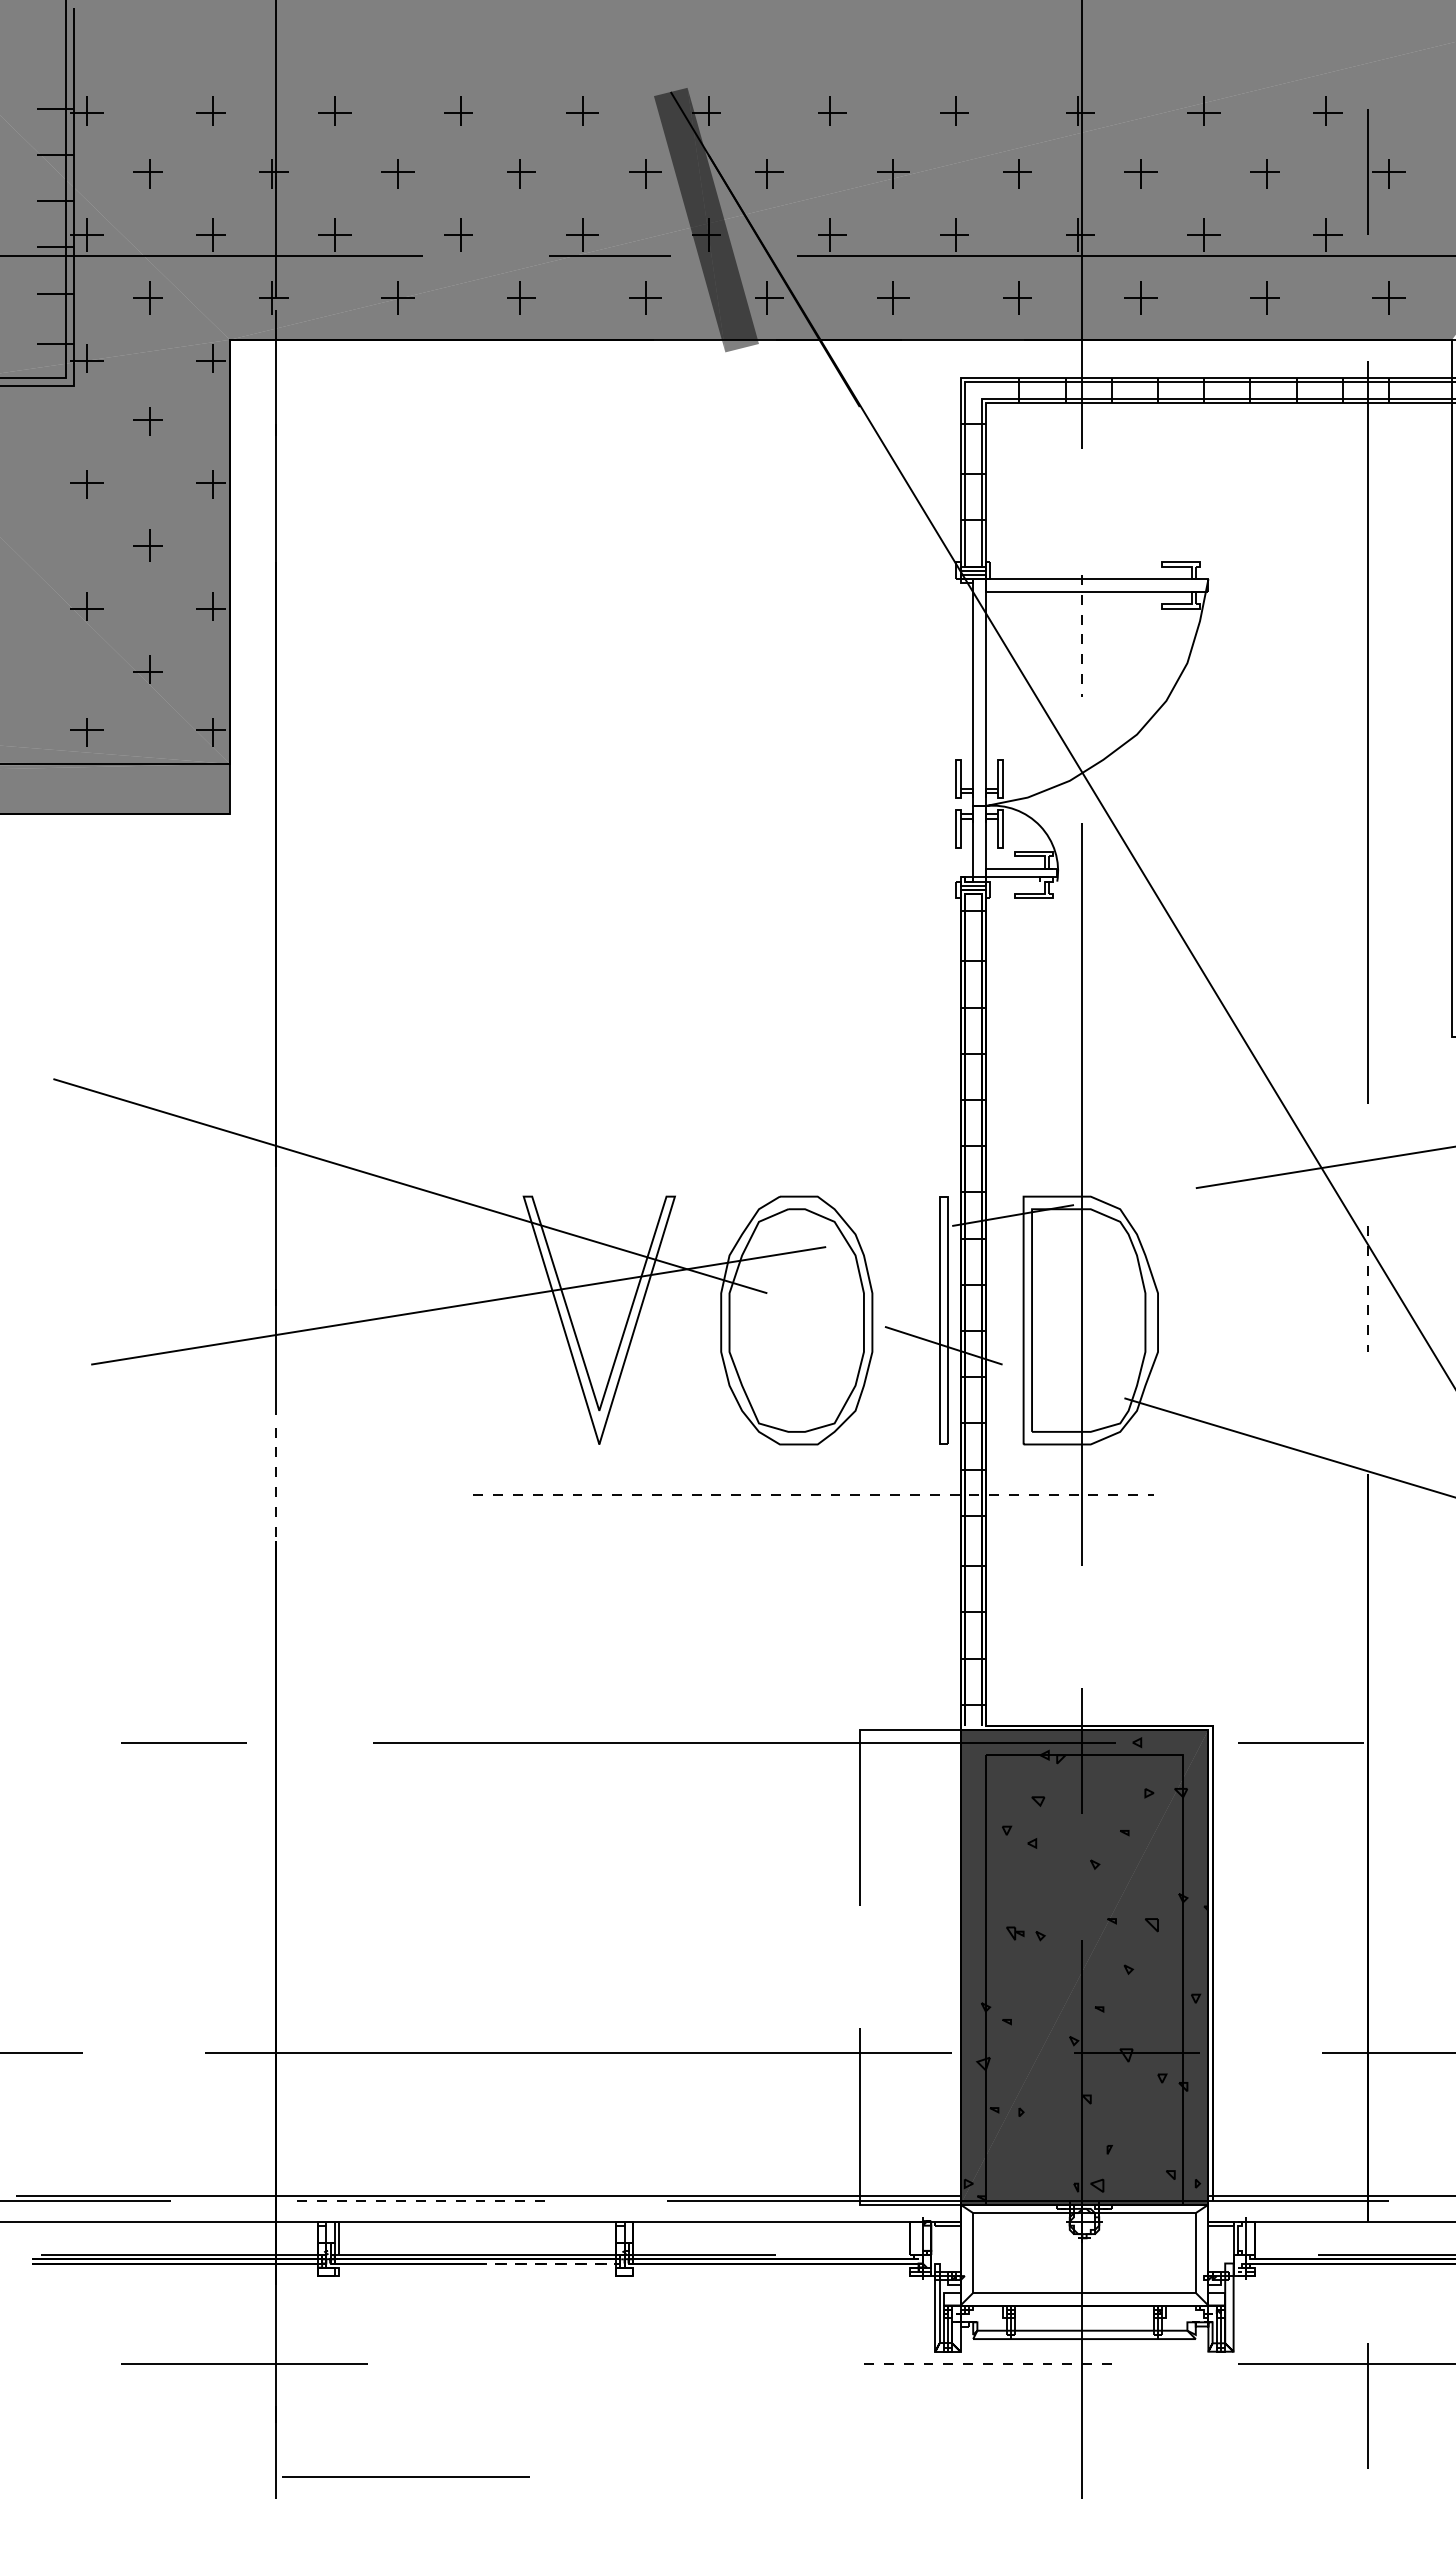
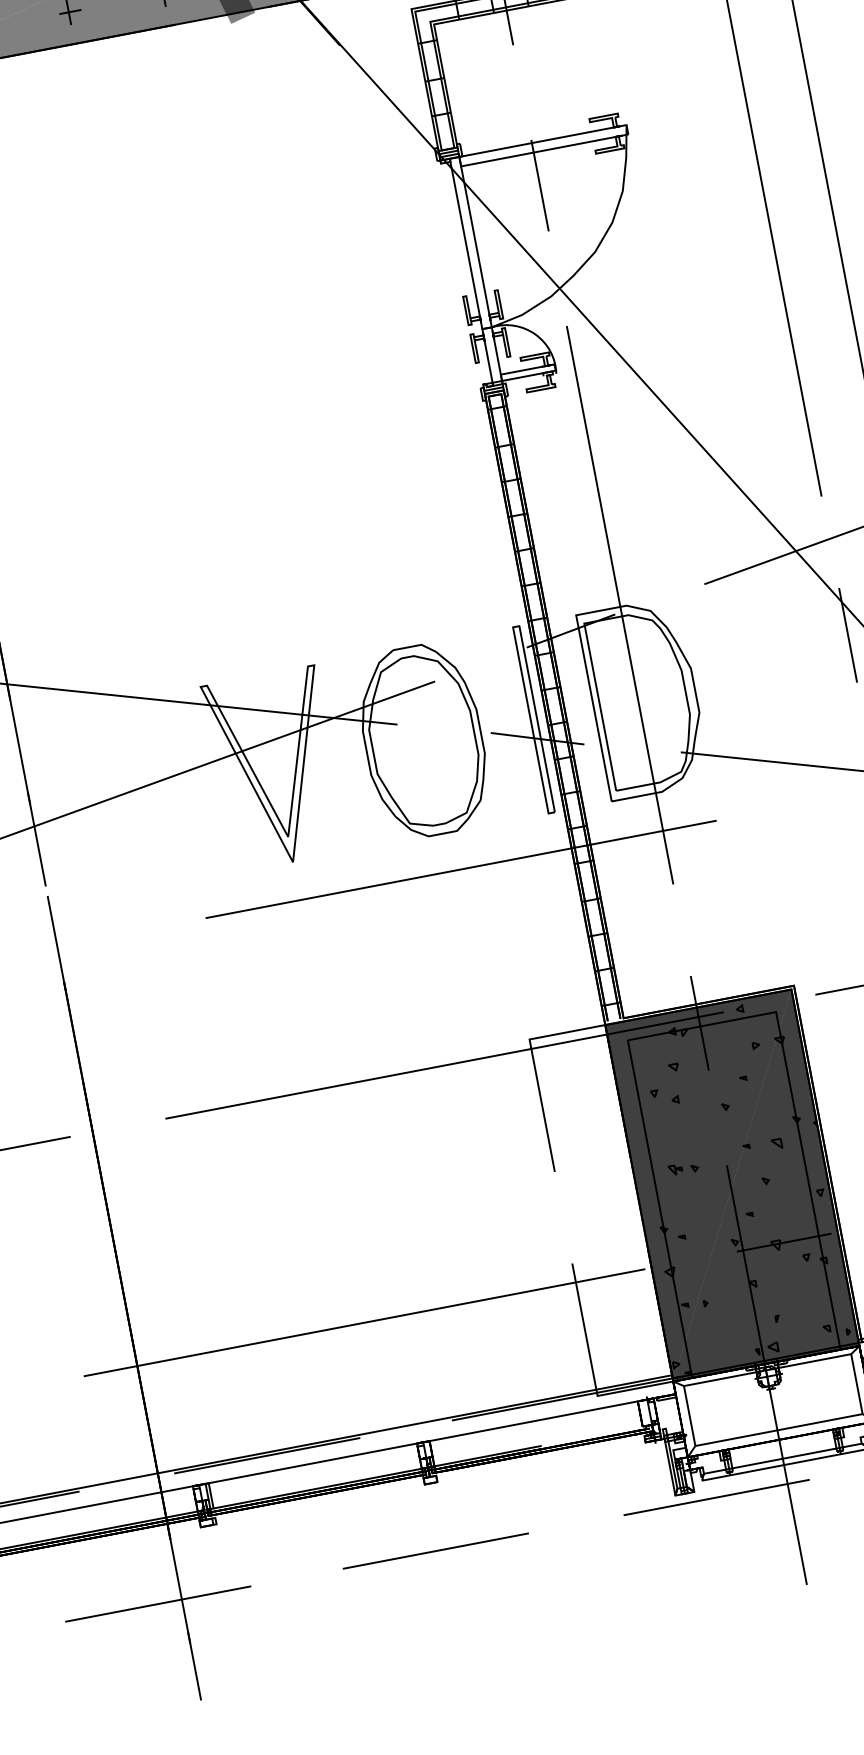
line: (1082, 635) -> (540, 185), dashed -> solid
line: (1367, 1289) -> (847, 635), dashed -> solid
line: (275, 1491) -> (56, 943), dashed -> solid
line: (814, 1494) -> (461, 869), dashed -> solid
line: (420, 2200) -> (267, 1455), dashed -> solid
line: (620, 2263) -> (426, 1474), dashed -> solid
line: (987, 2364) -> (716, 1497), dashed -> solid
line: (405, 2476) -> (435, 1550), moved

